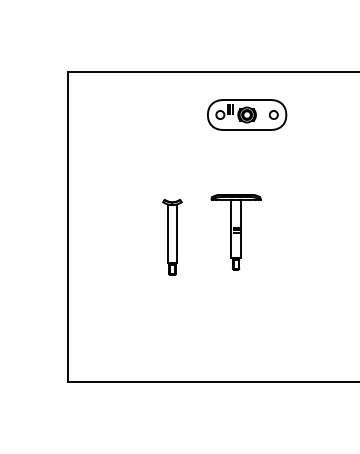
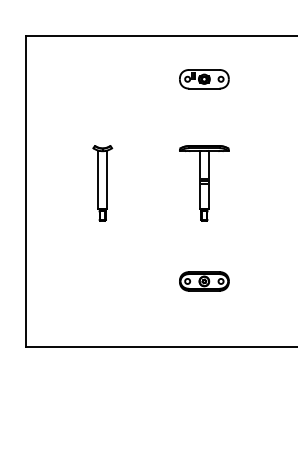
part: (246, 115) -> (203, 79), size x0.62
part: (235, 232) -> (203, 183), moved
part: (172, 237) -> (102, 183), moved
part: (246, 317) -> (203, 281), added

